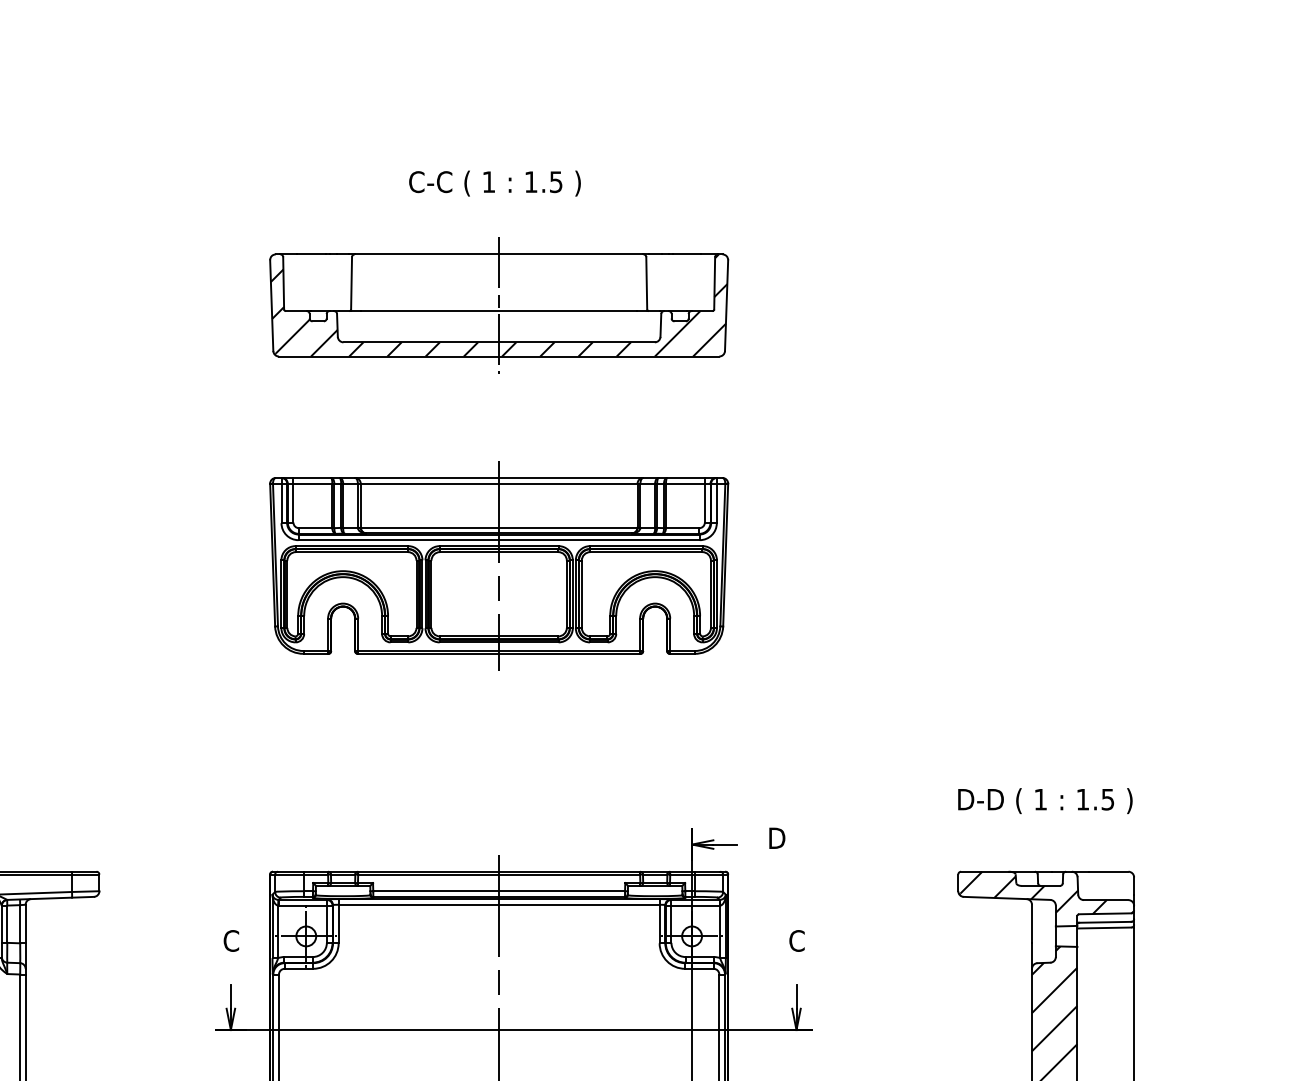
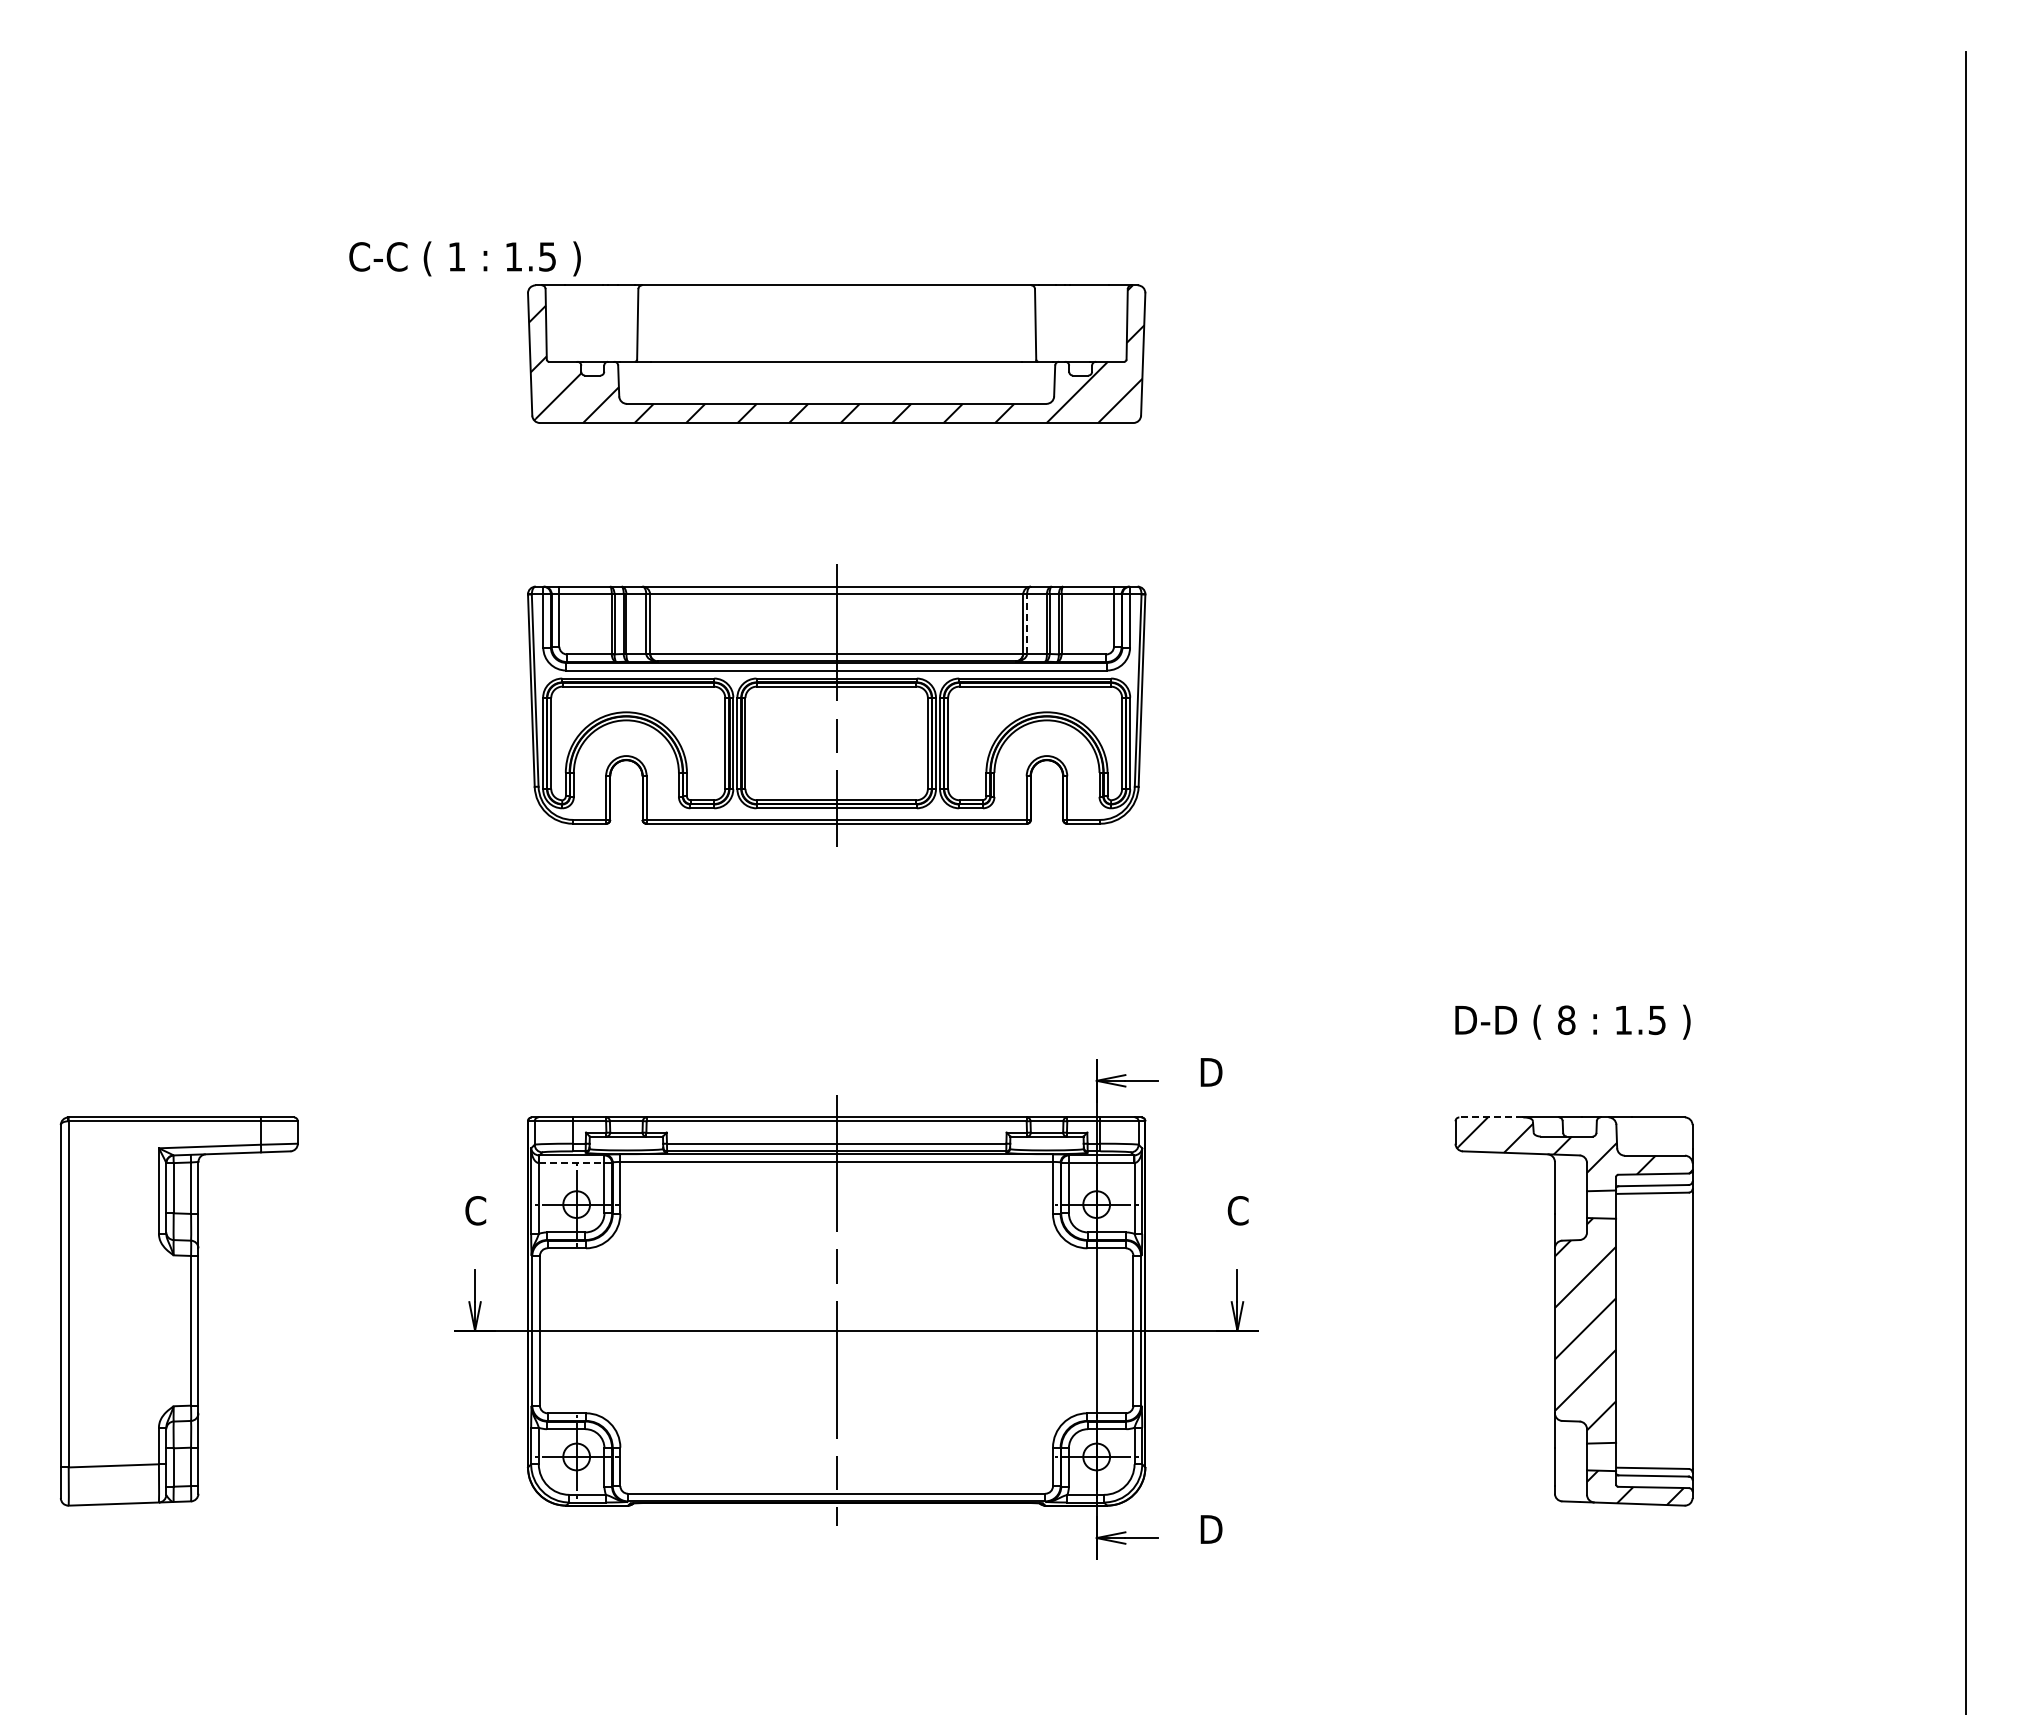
text: (494, 183) -> (464, 258), moved
line: (499, 304) -> (836, 353), removed
line: (640, 505) -> (1027, 623), solid -> dashed
text: (1040, 799) -> (1566, 1020), 1 -> 8
line: (984, 871) -> (1491, 1117), solid -> dashed
line: (302, 905) -> (571, 1163), solid -> dashed

